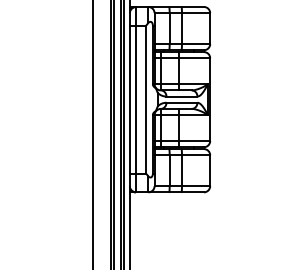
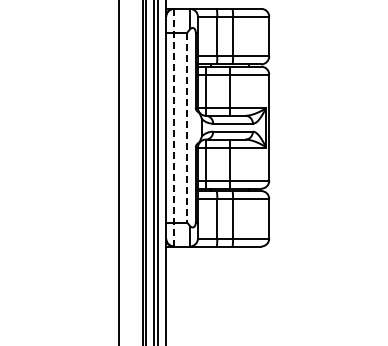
line: (136, 99) -> (174, 127), solid -> dashed
line: (146, 100) -> (187, 128), solid -> dashed

